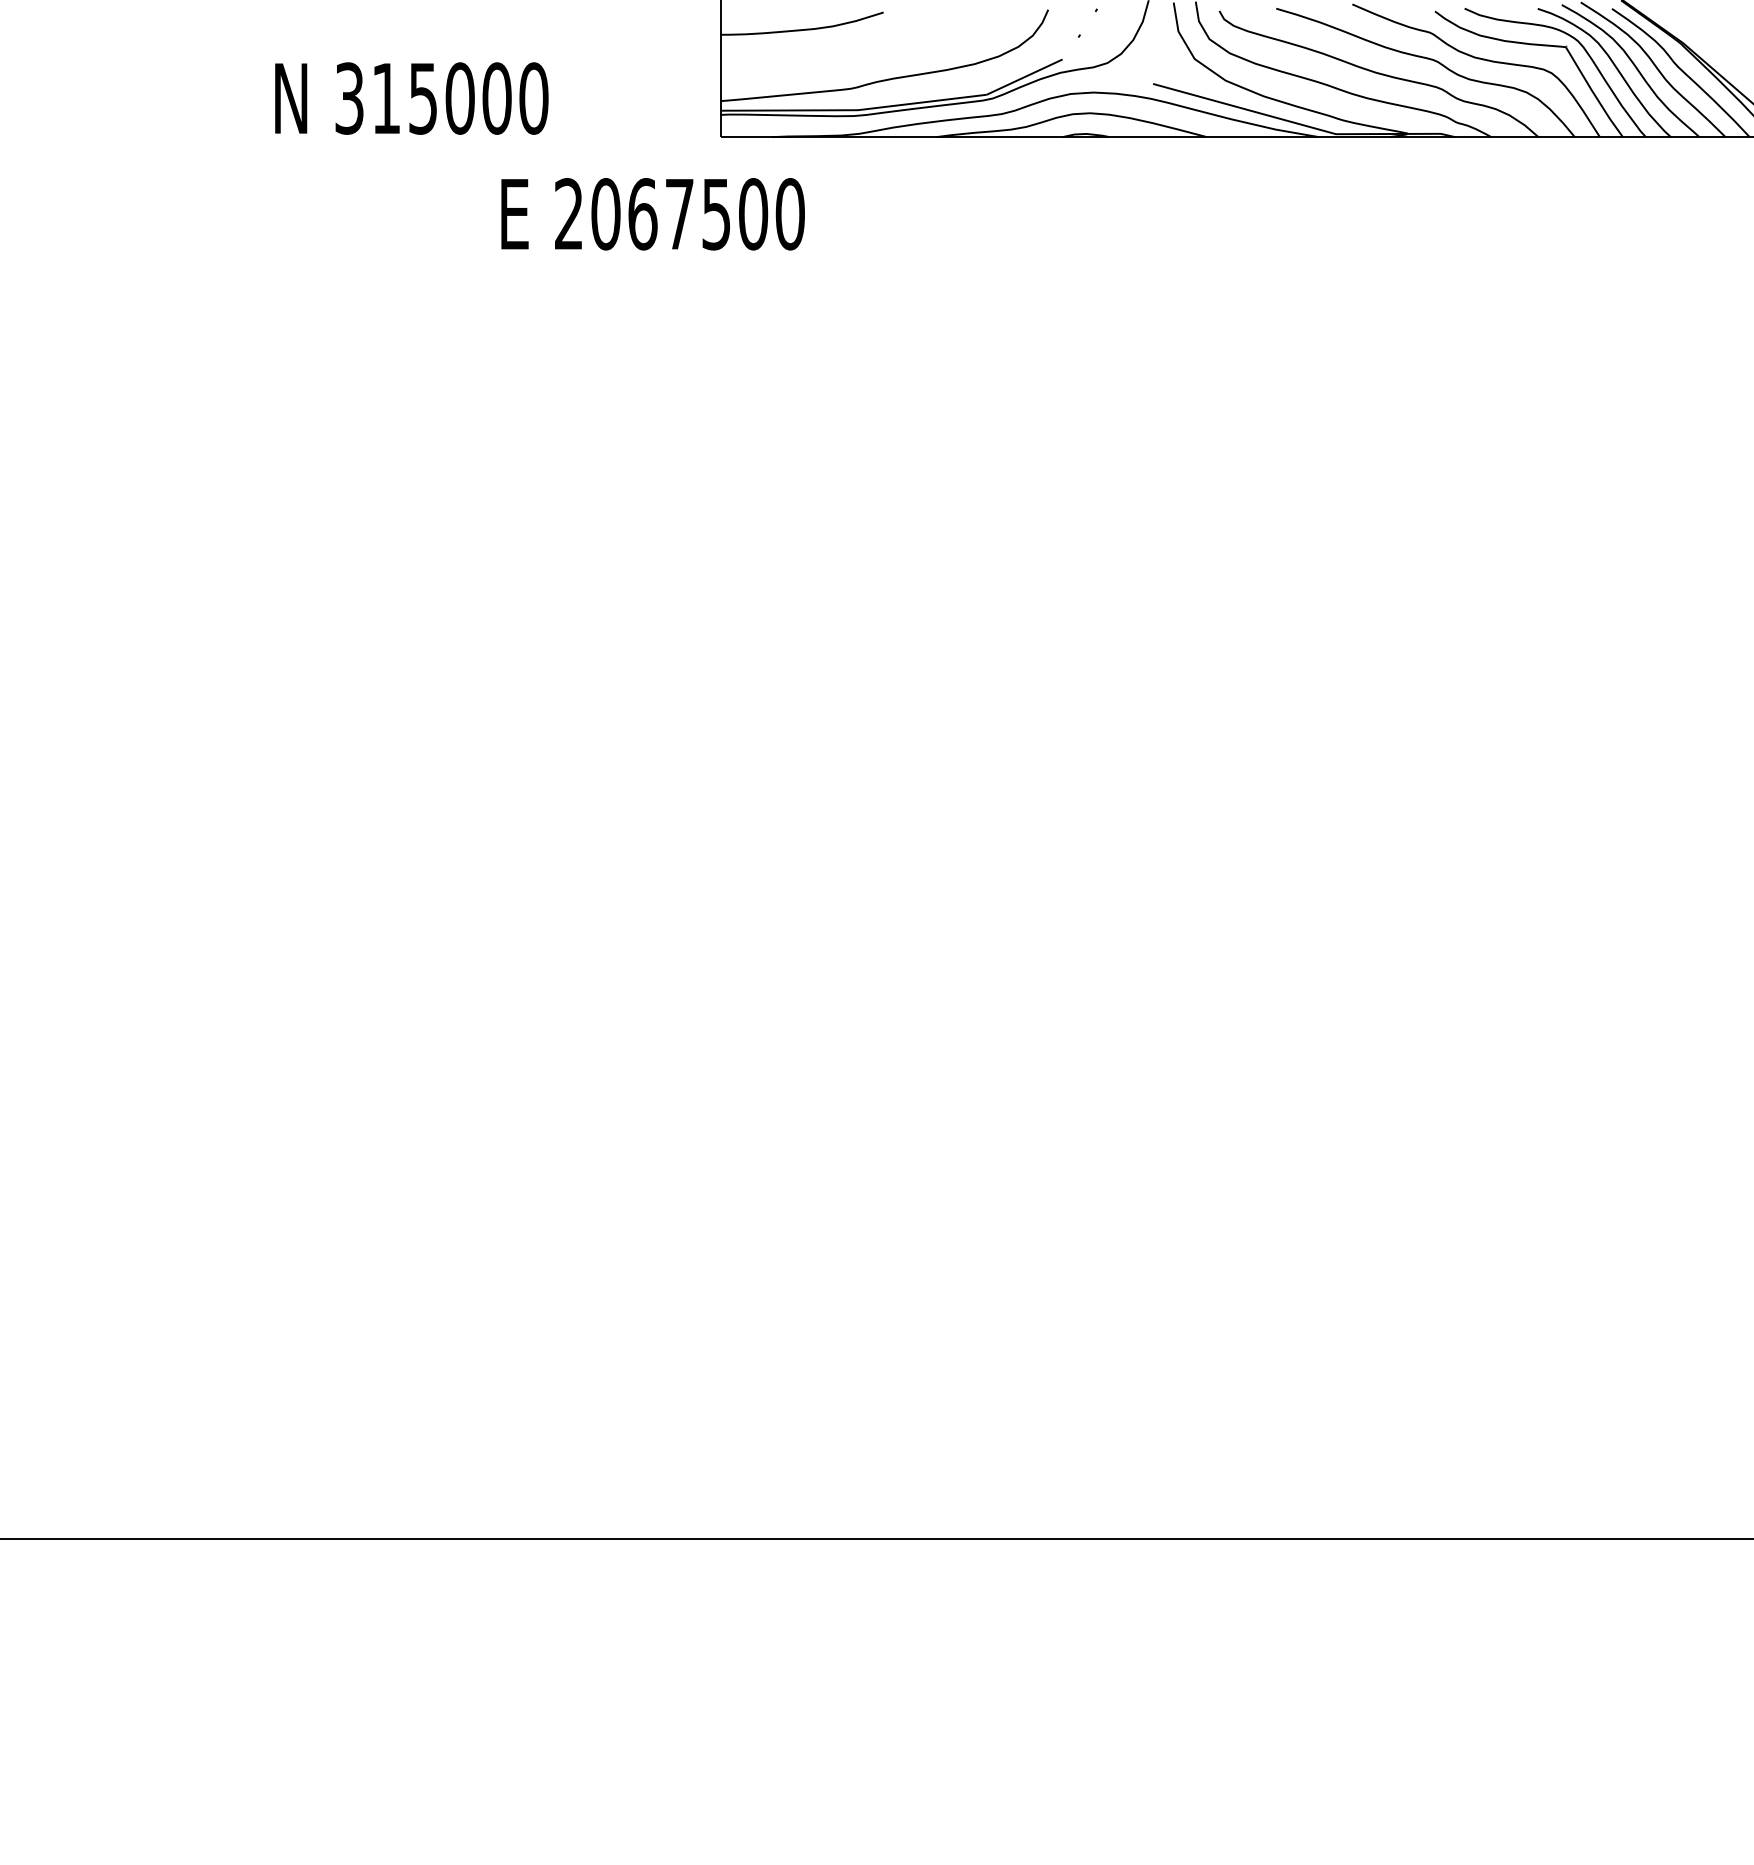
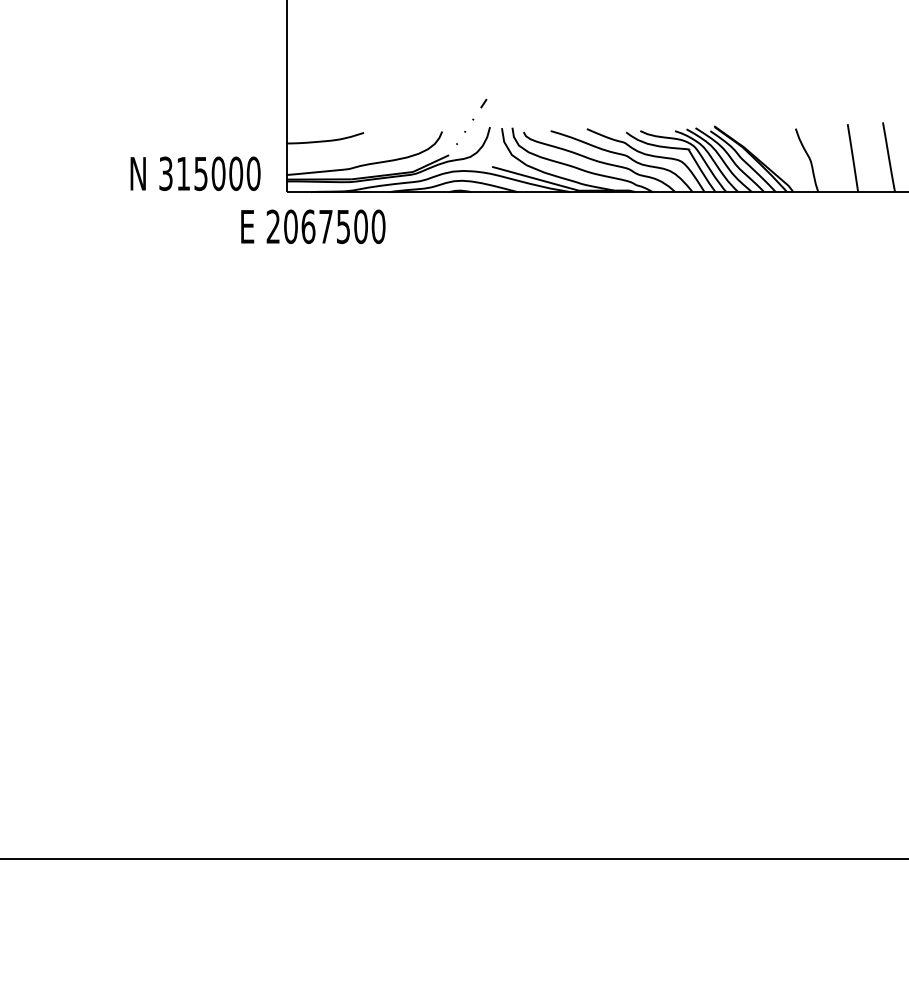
text: (411, 97) -> (195, 173), moved
text: (653, 213) -> (313, 226), moved

